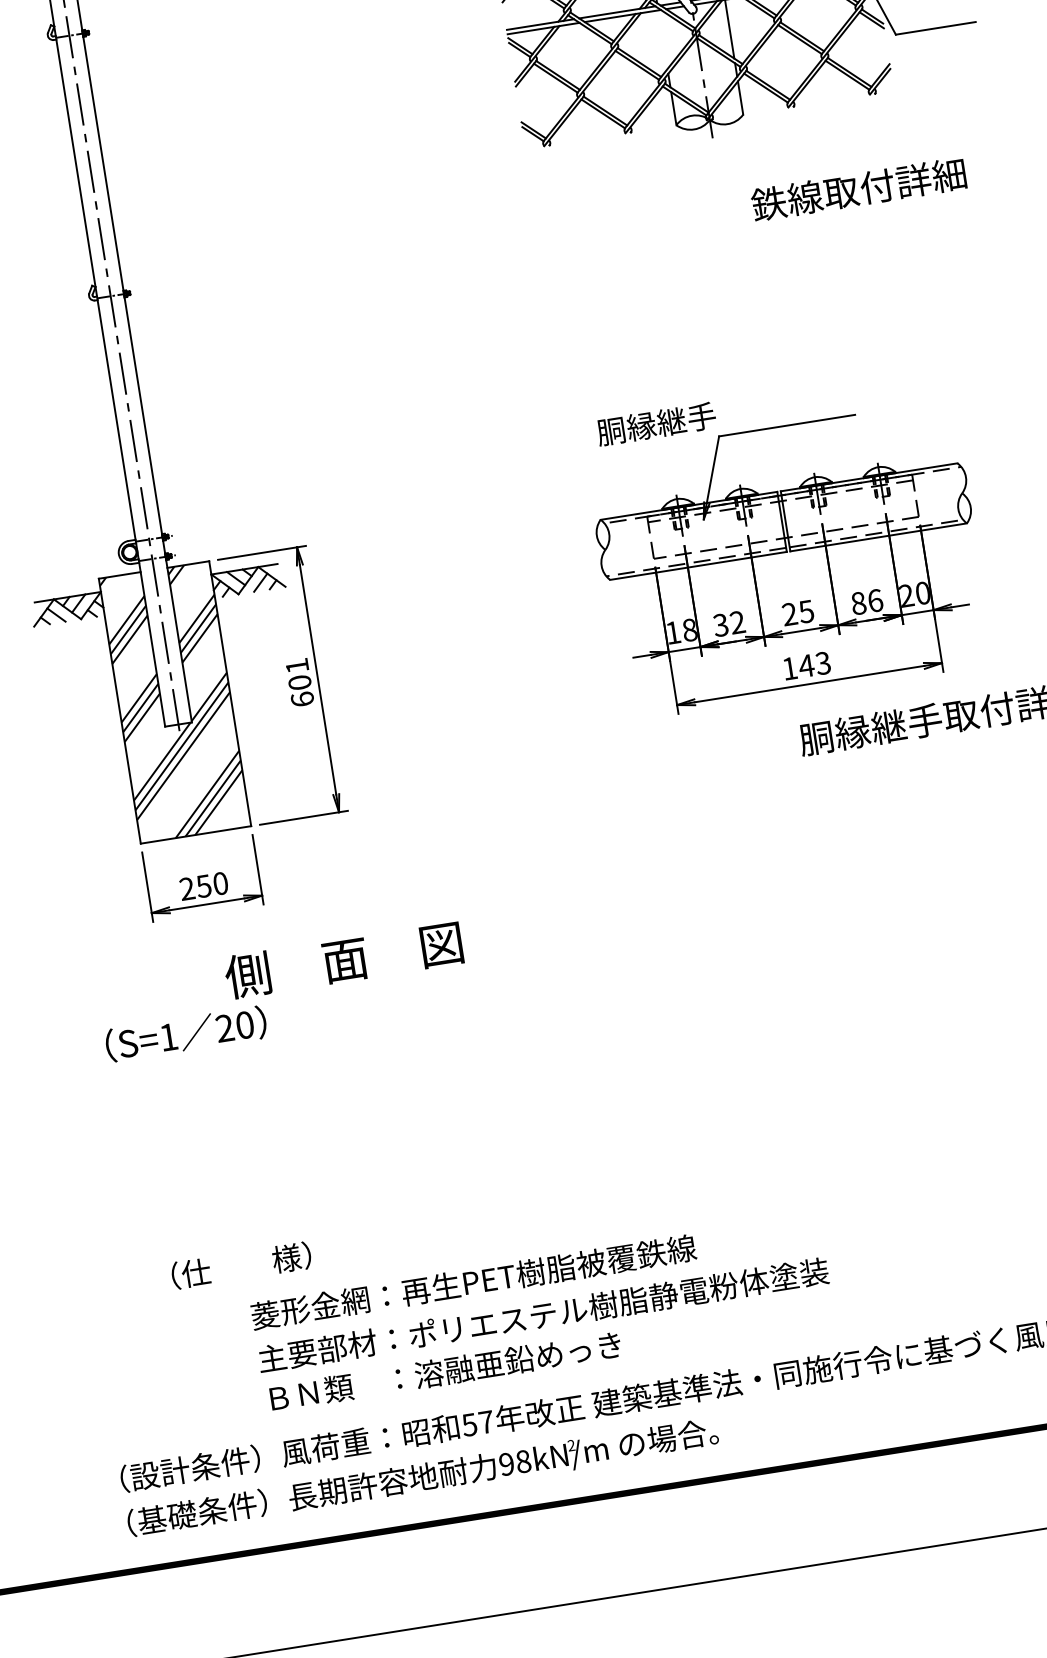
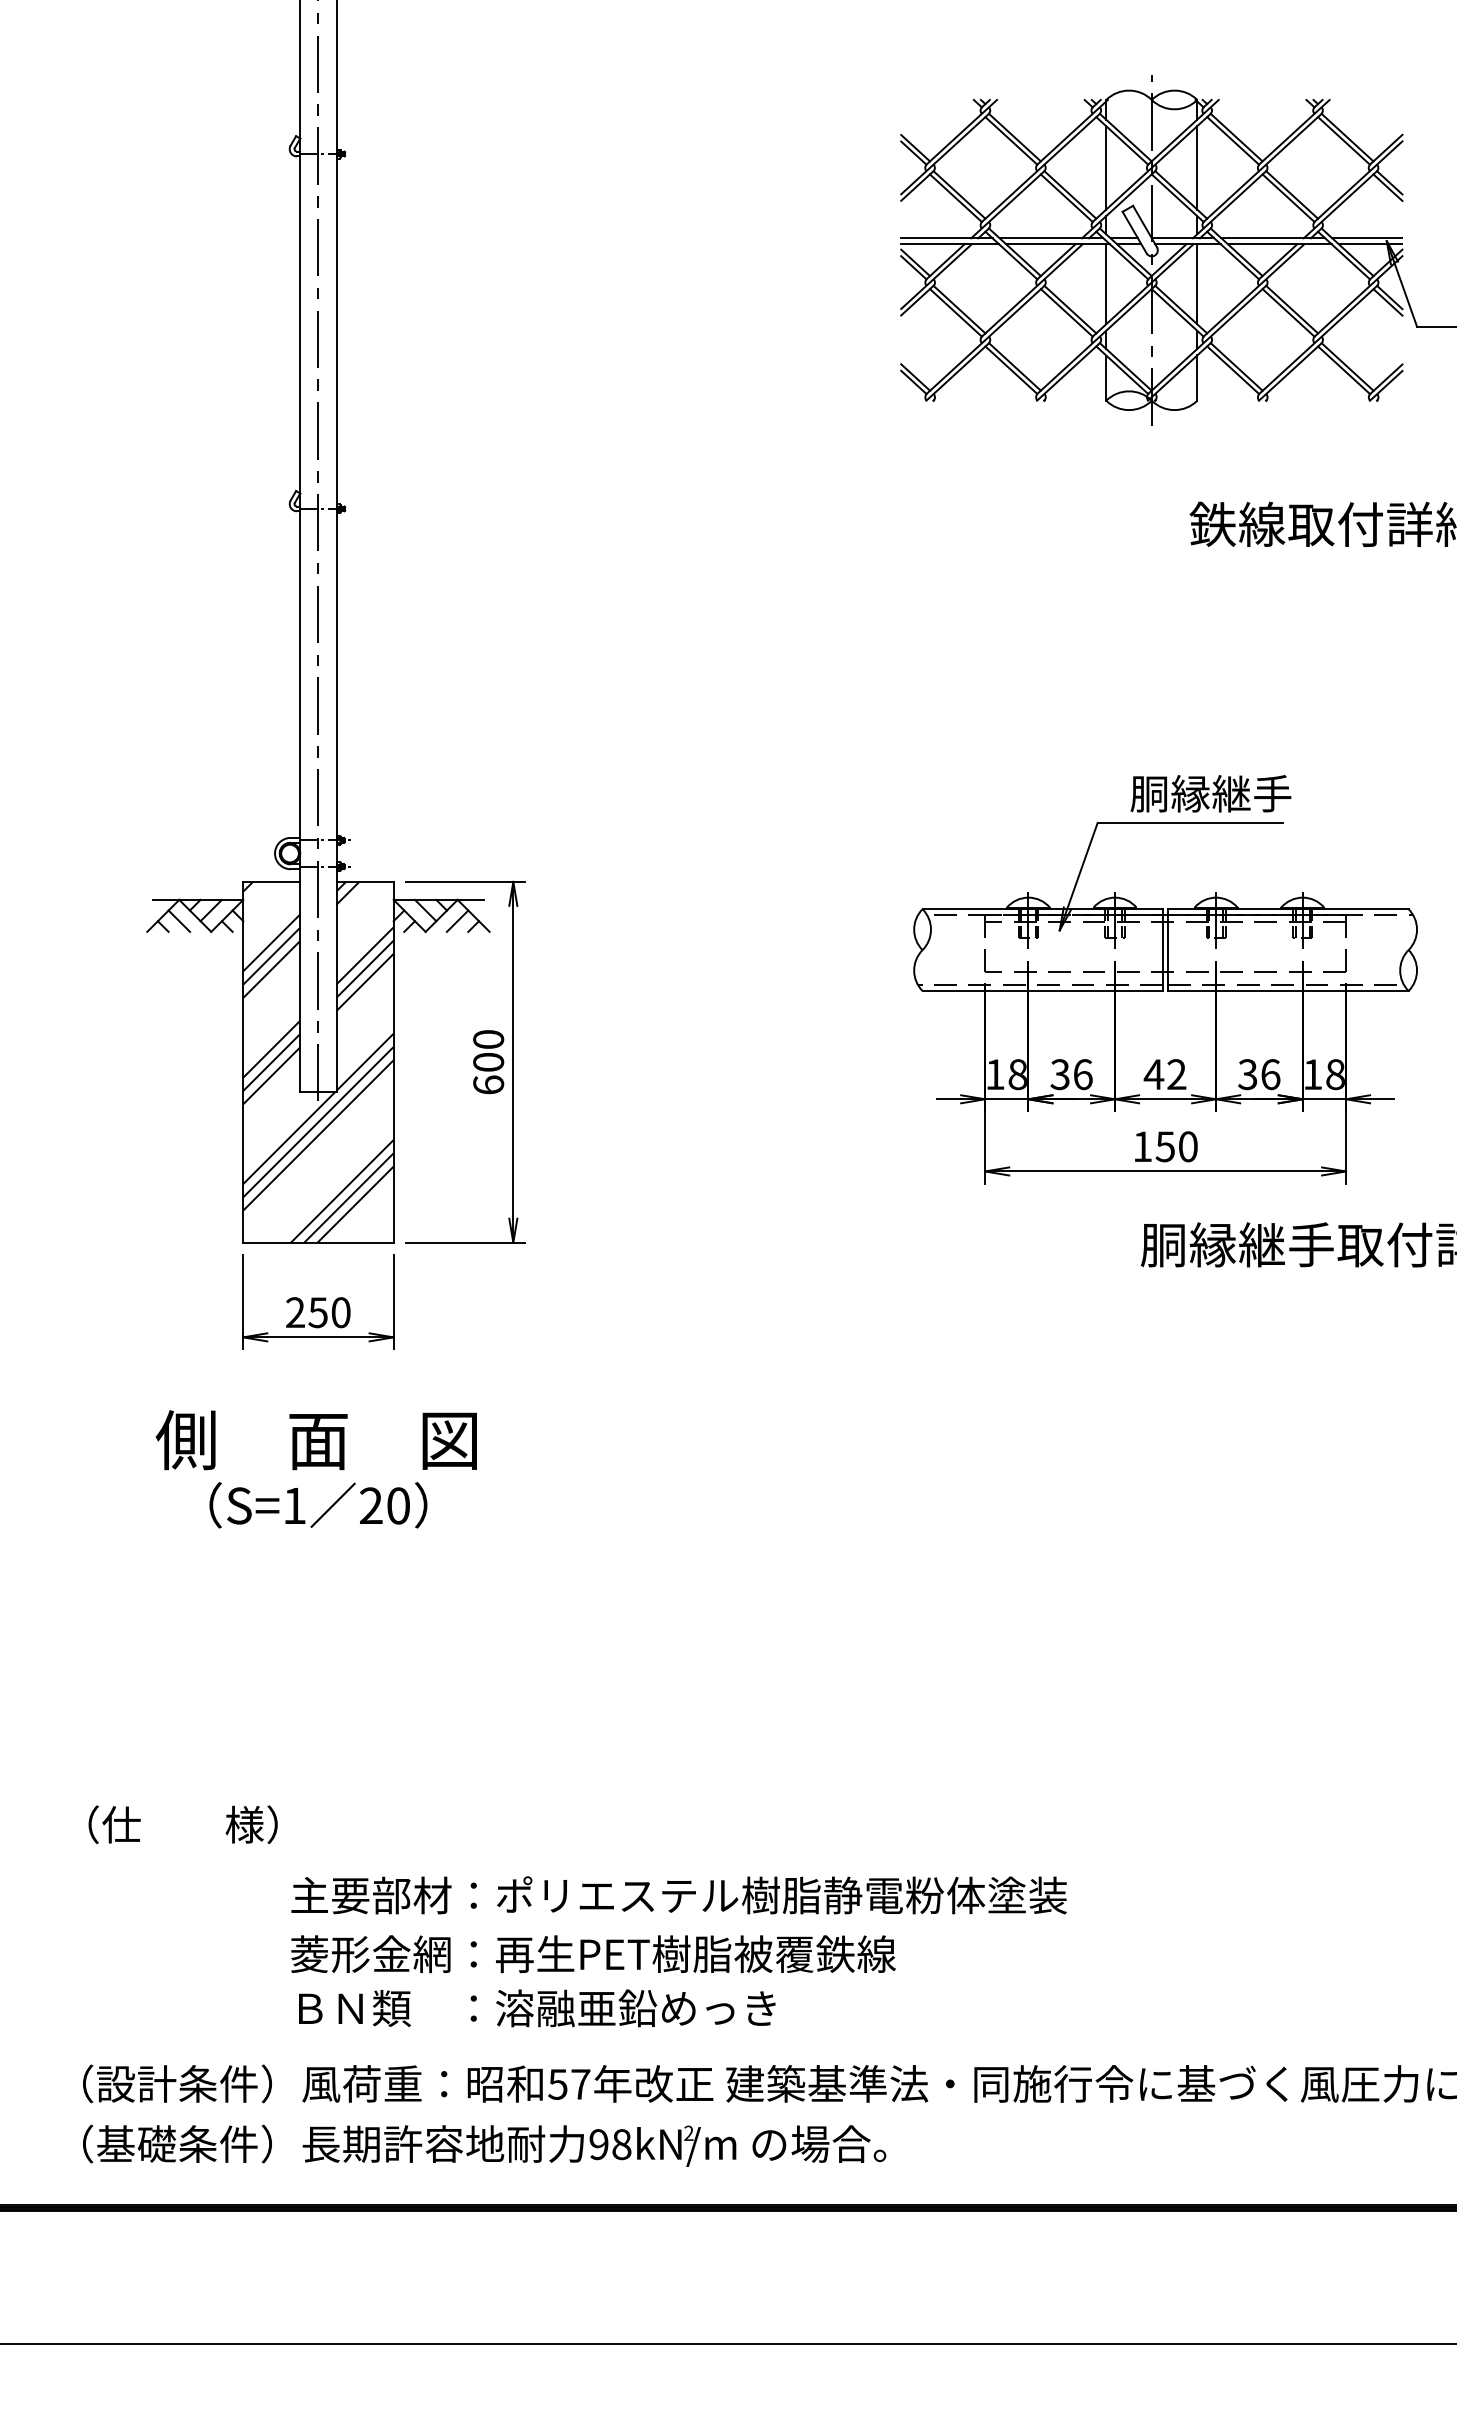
line: (663, 39) -> (1106, 284), added
text: (656, 423) -> (1210, 793), moved
text: (914, 594) -> (1324, 1074), 20 -> 18
text: (858, 603) -> (1247, 1074), 86 -> 36
text: (797, 613) -> (1164, 1074), 25 -> 42
text: (737, 622) -> (1082, 1074), 32 -> 36
text: (814, 664) -> (1176, 1146), 143 -> 150
text: (297, 665) -> (488, 1039), 601 -> 600
text: (343, 960) -> (315, 1440), moved
text: (186, 1034) -> (318, 1505), moved
text: (240, 1265) -> (182, 1824), moved
text: (536, 1272) -> (678, 1895), 菱形金網：再生PET樹脂被覆鉄線 -> 主要部材：ポリエステル樹脂静電粉体塗装
text: (543, 1315) -> (678, 1954), 主要部材：ポリエステル樹脂静電粉体塗装 -> 菱形金網：再生PET樹脂被覆鉄線

